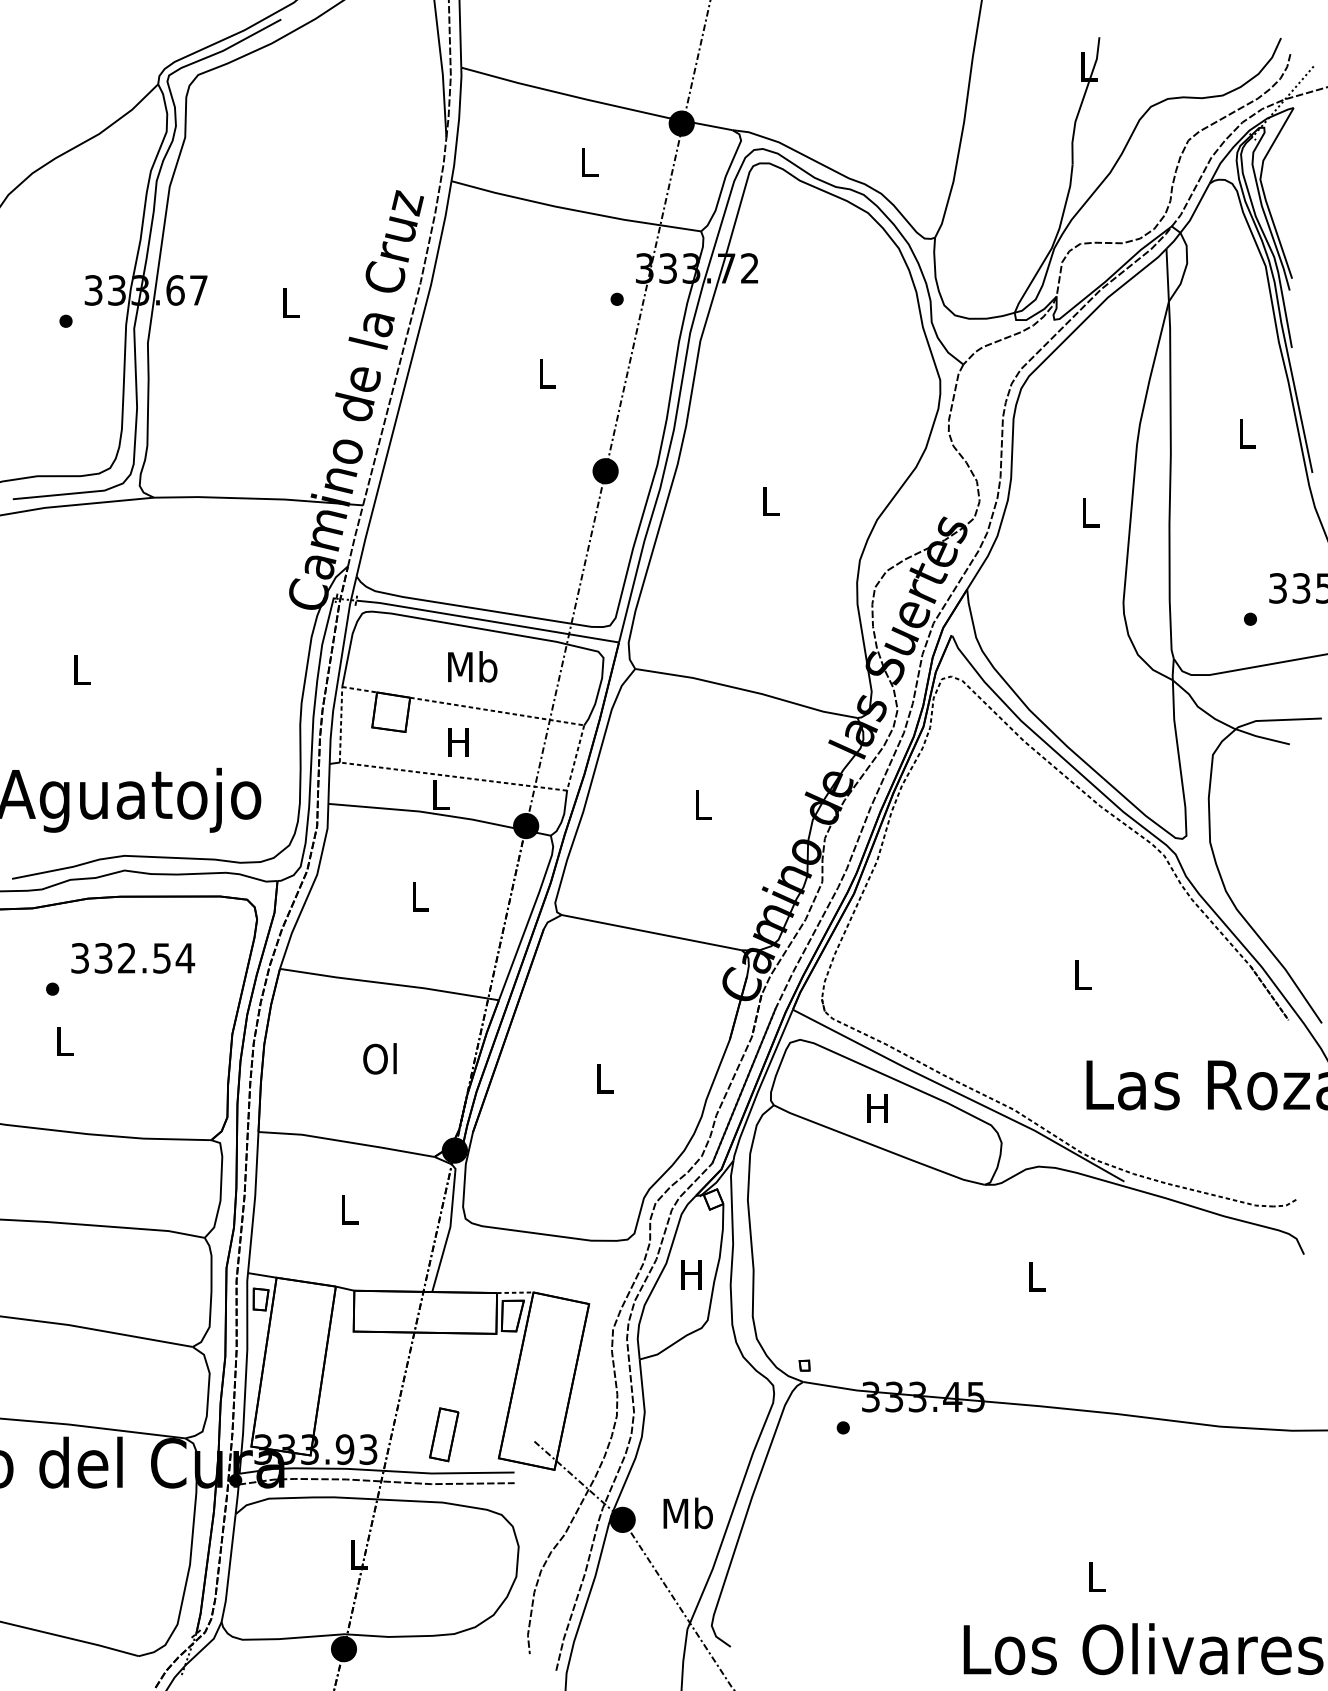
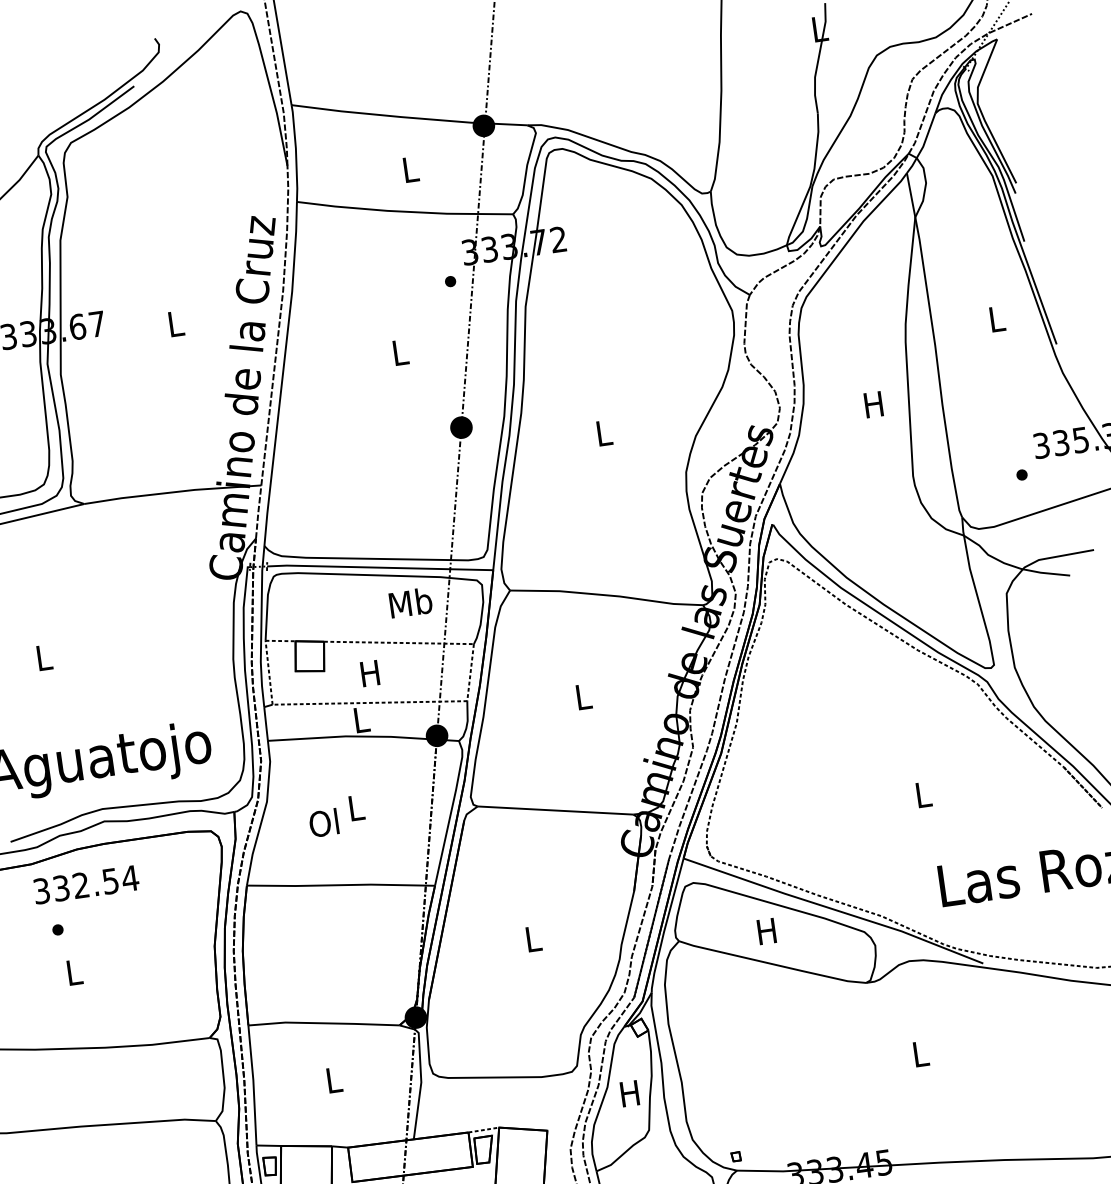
text: (1089, 512) -> (873, 404), L -> H
text: (472, 666) -> (410, 602), moved
text: (133, 958) -> (86, 884), moved
text: (379, 1058) -> (323, 822), moved

